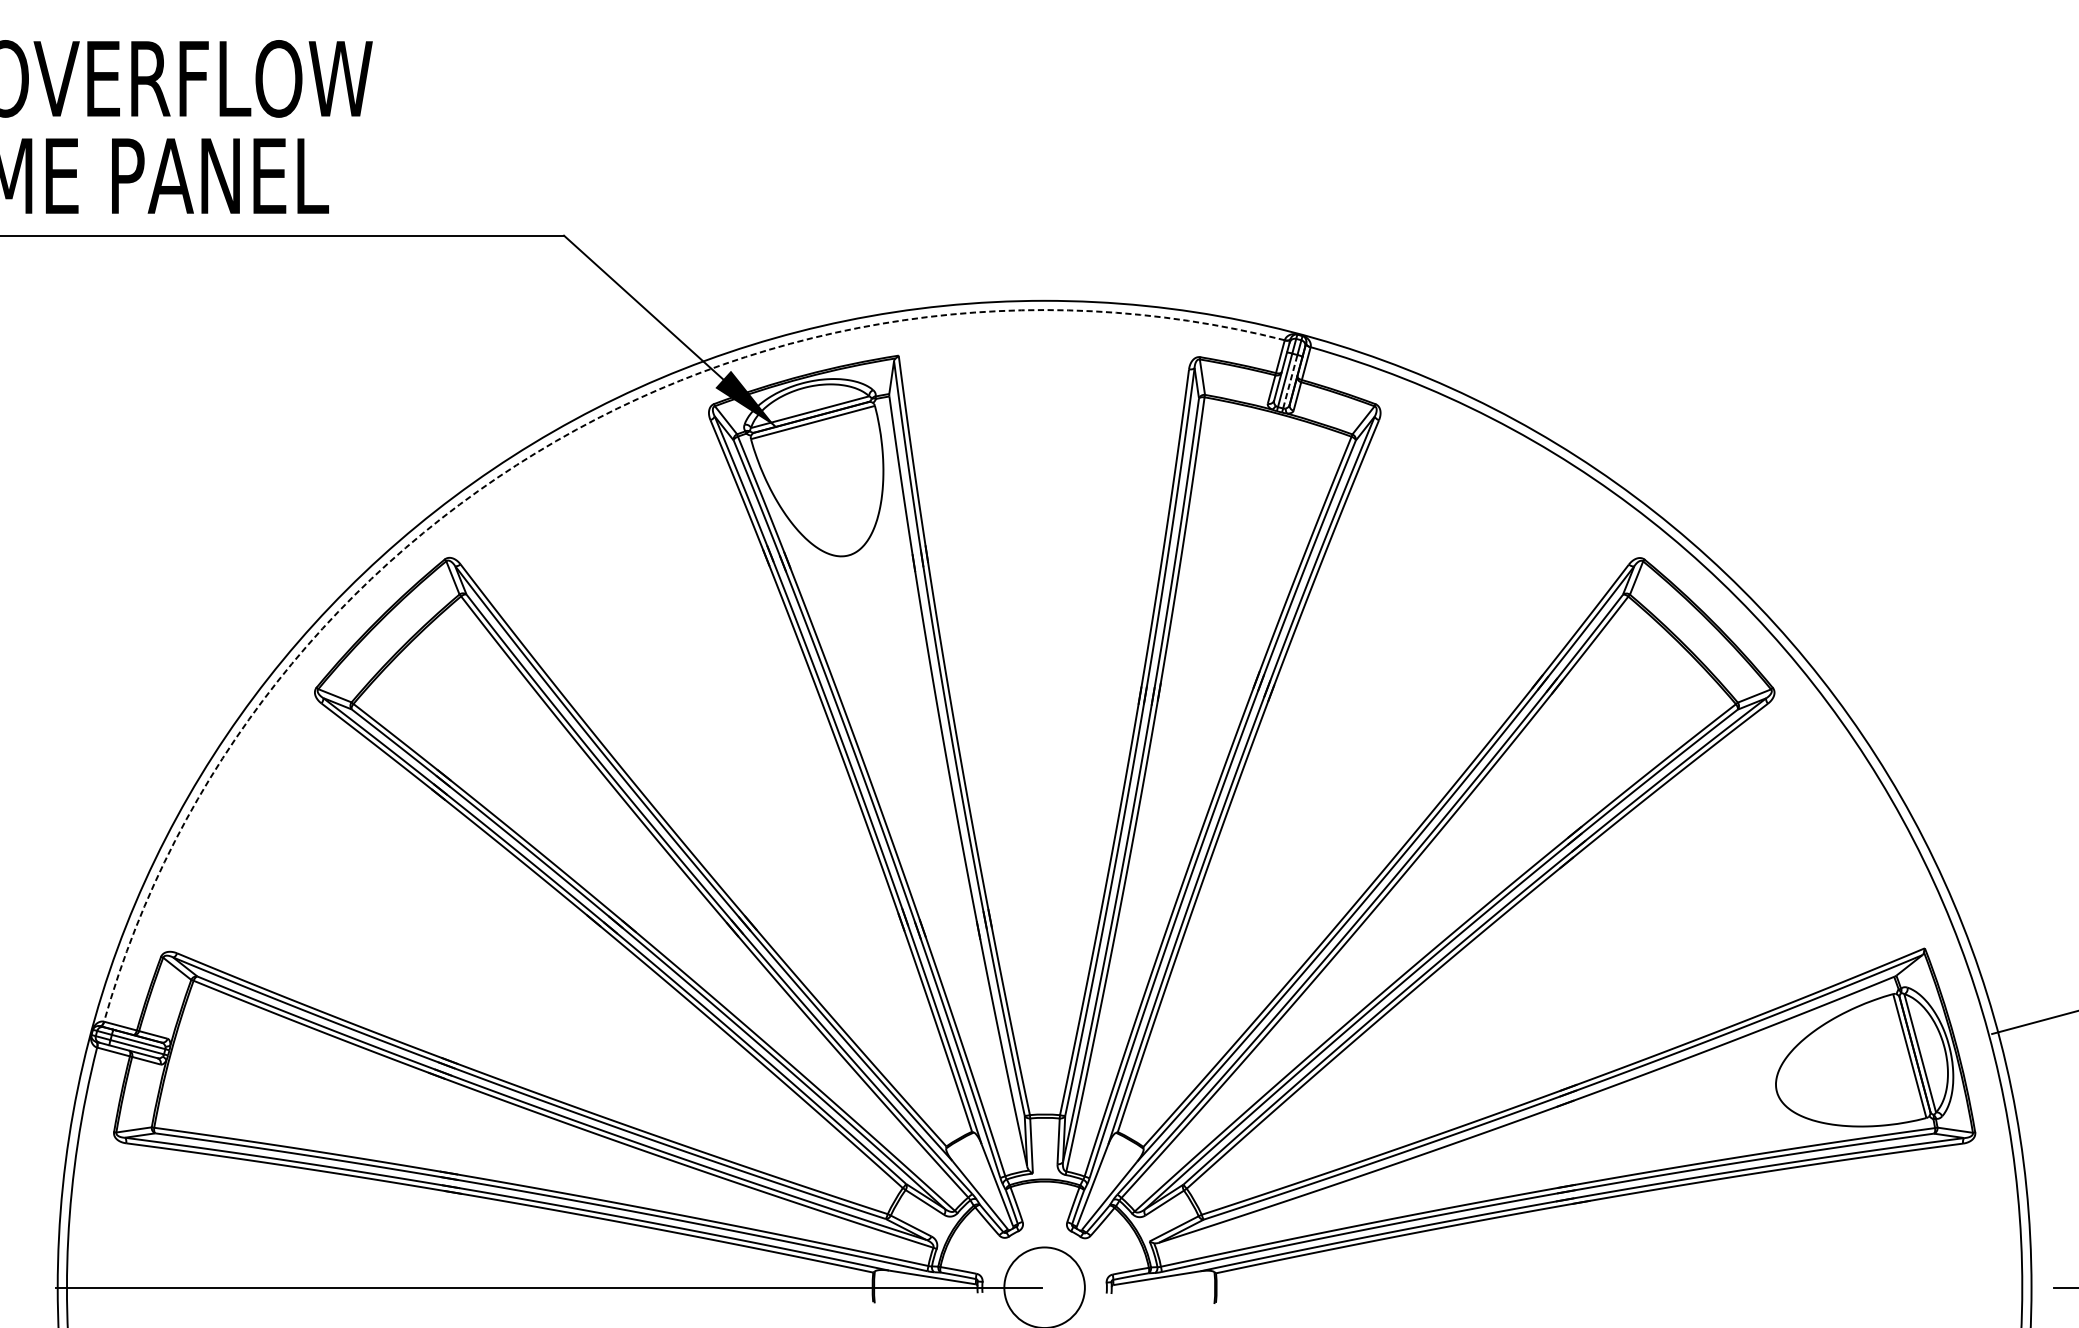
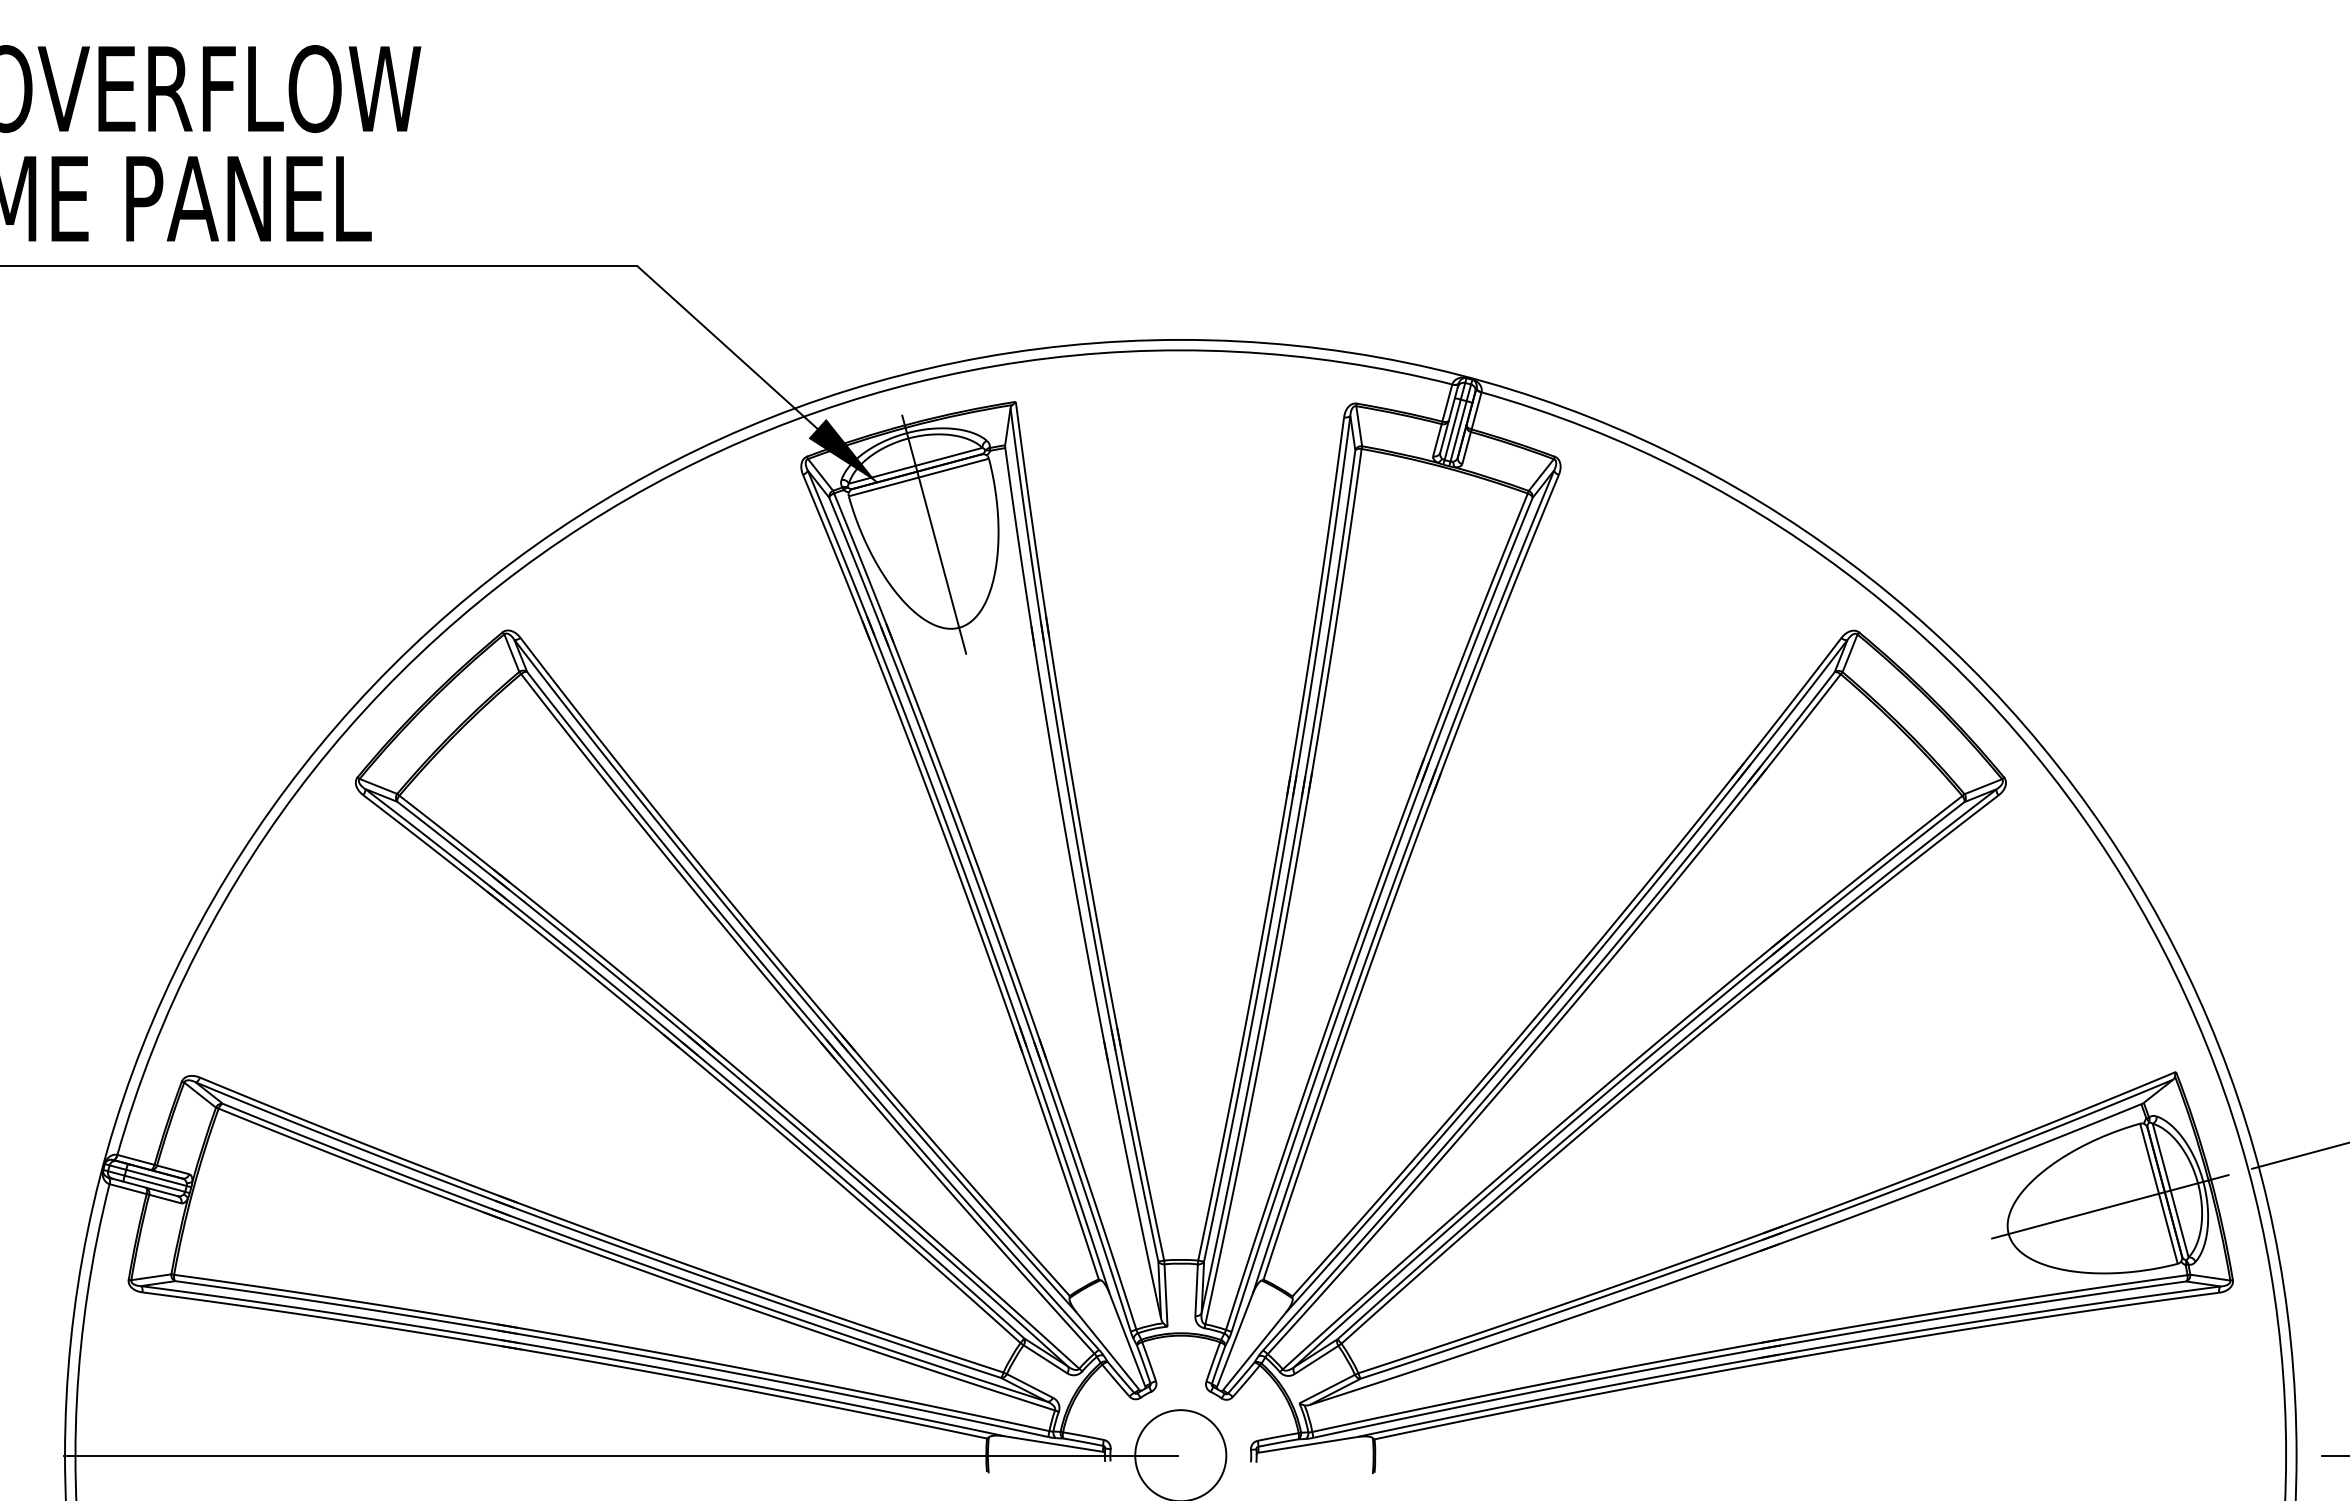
line: (1290, 380) -> (1458, 430), dashed -> solid
arc: (556, 441) -> (628, 498), dashed -> solid
line: (826, 472) -> (934, 534), added
line: (1866, 1067) -> (2110, 1206), added

